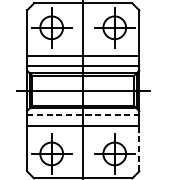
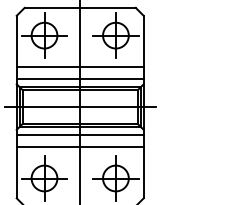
line: (83, 115) -> (80, 134), dashed -> solid
line: (139, 148) -> (143, 172), dashed -> solid

